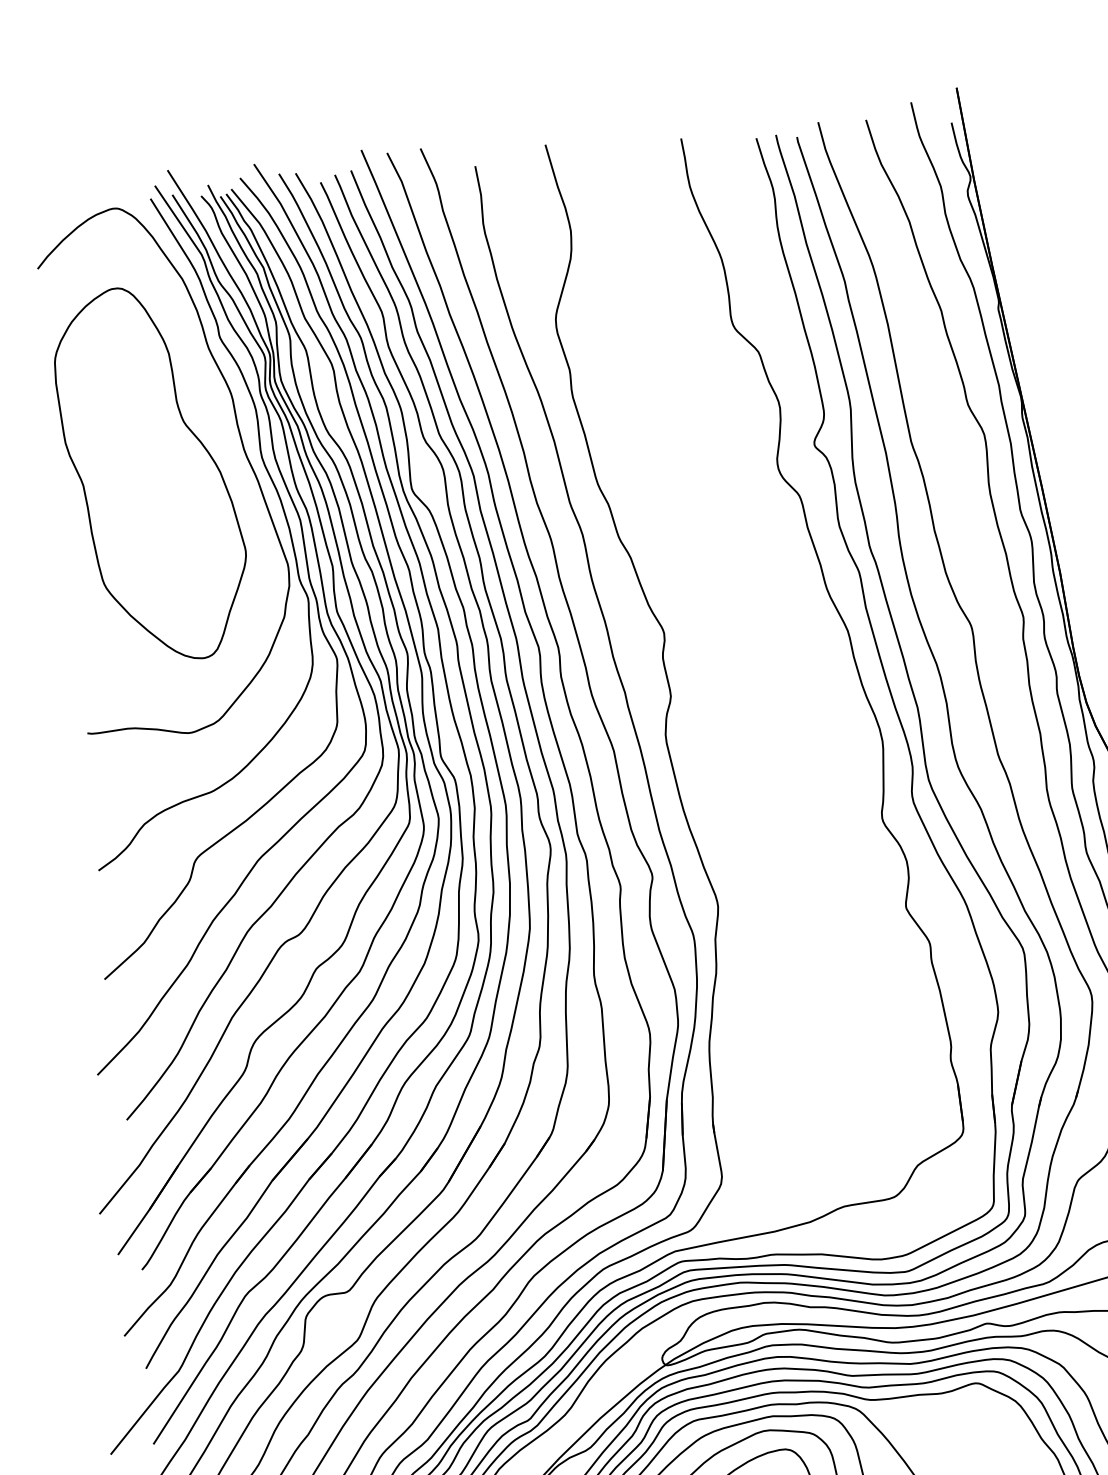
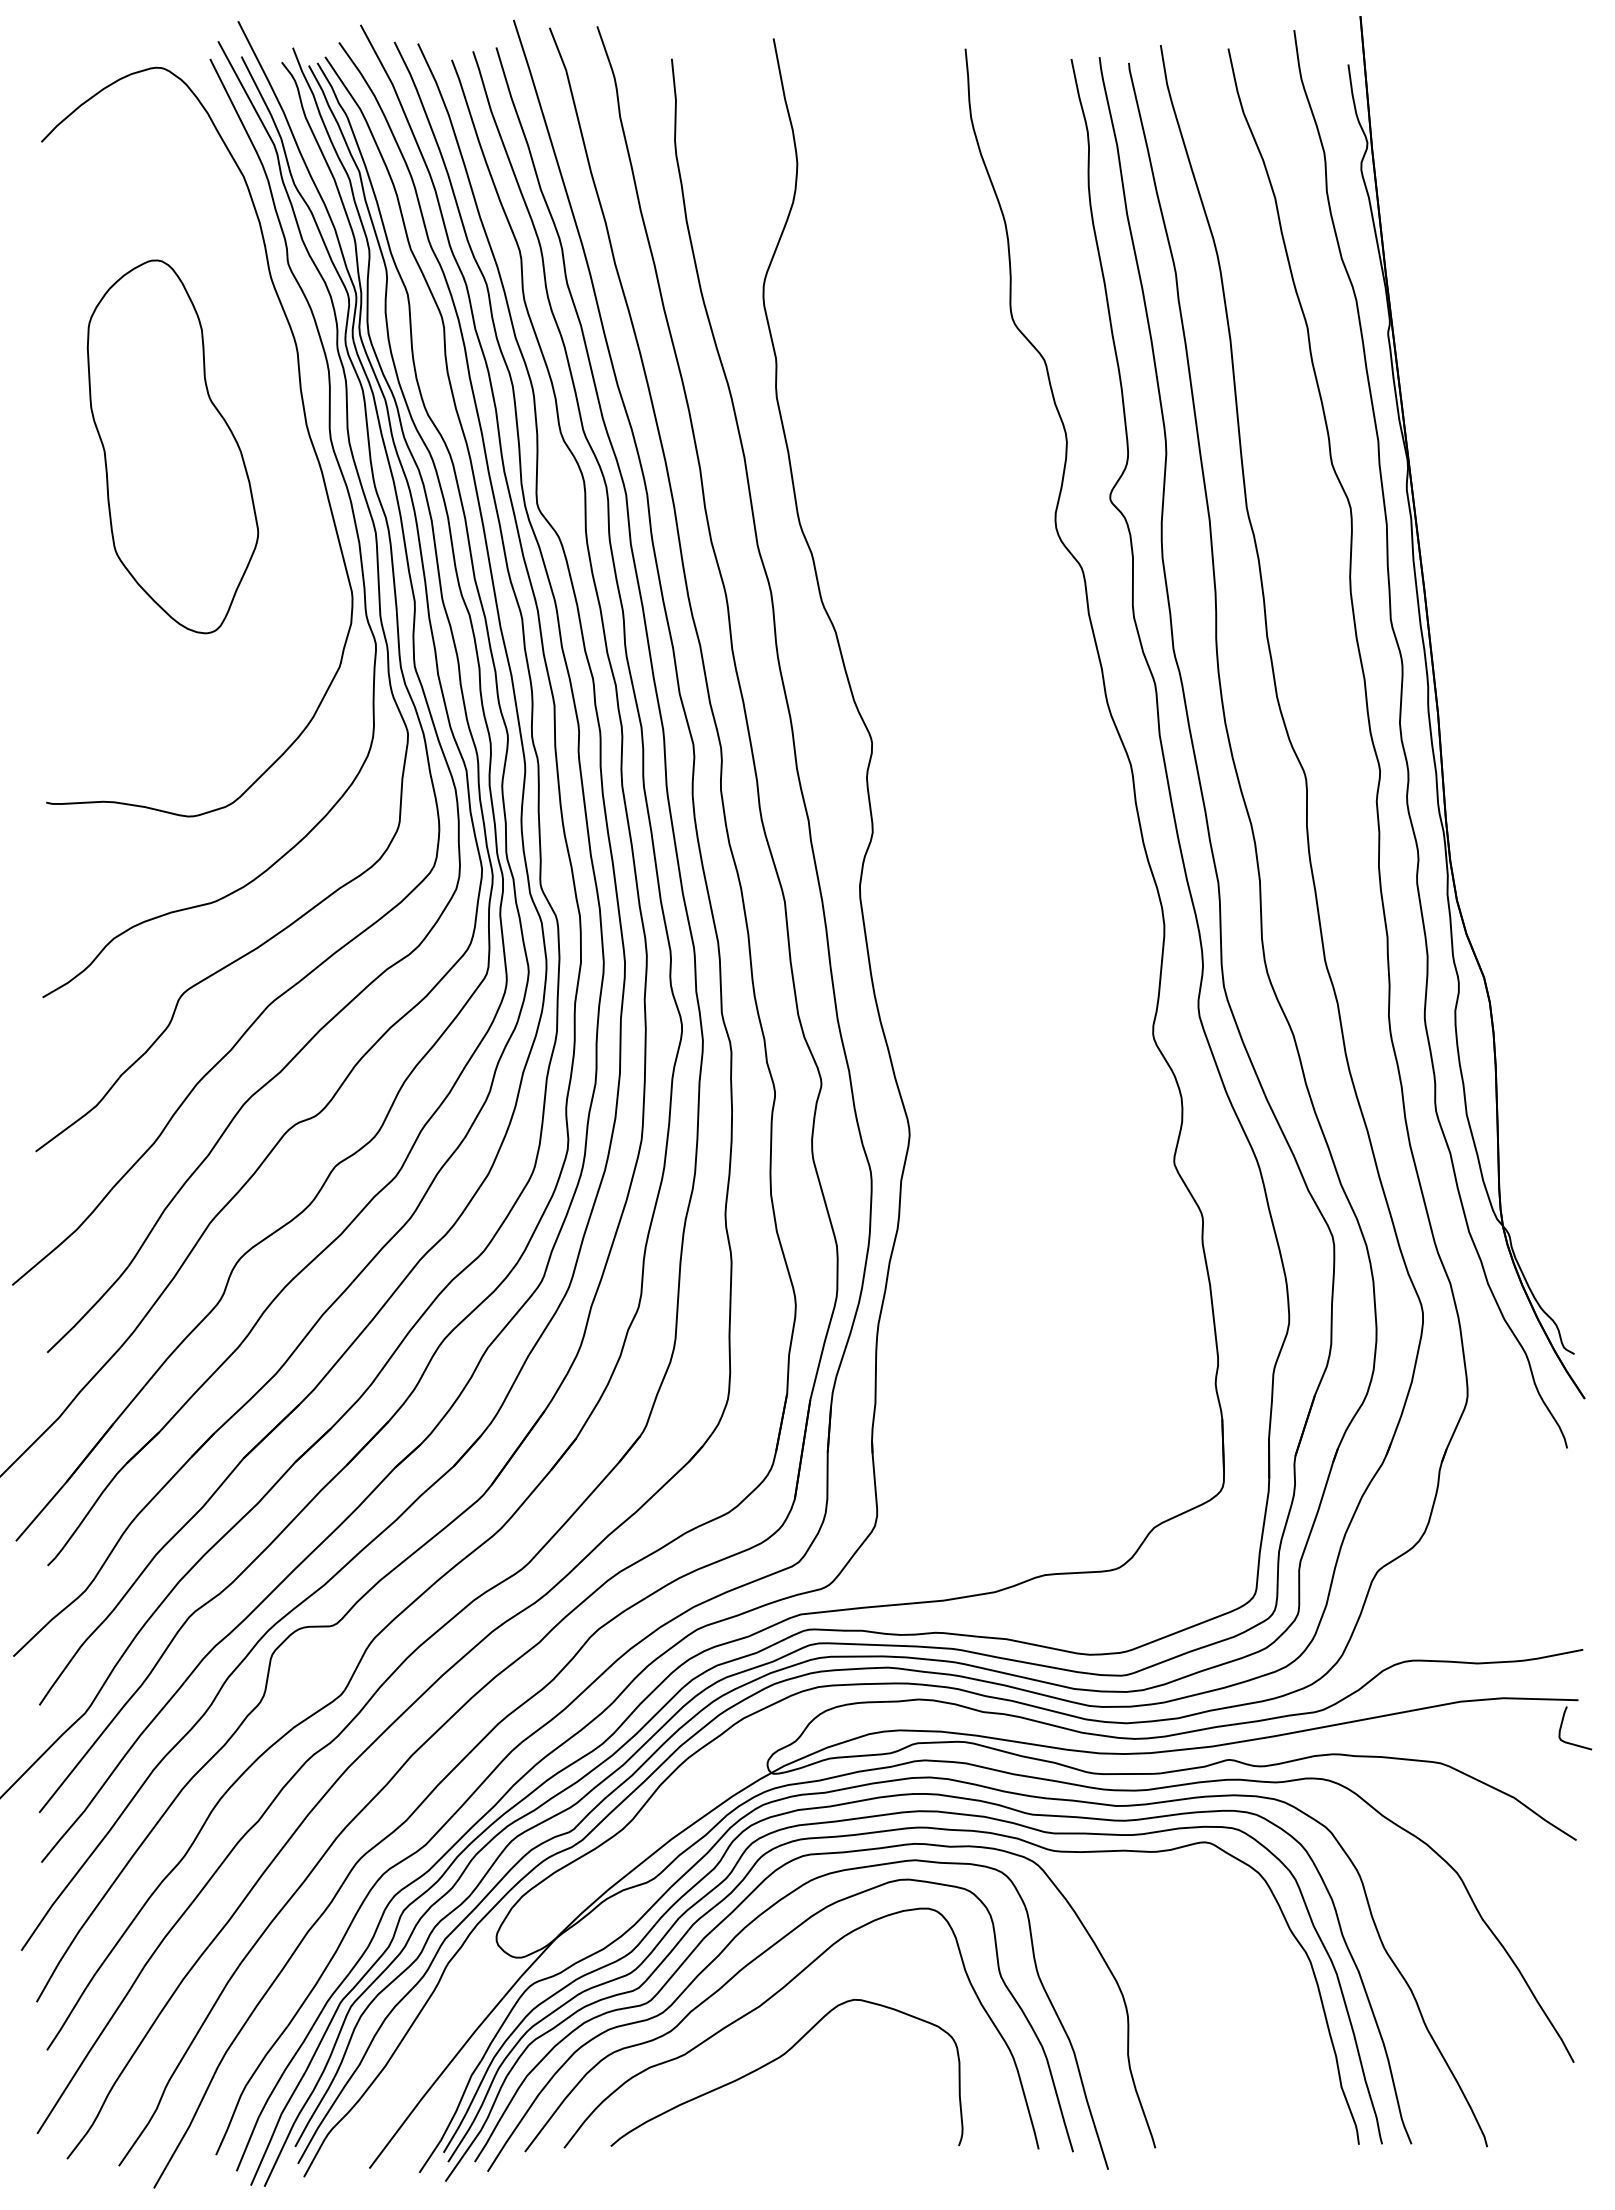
part: (151, 473) -> (172, 446), size x0.7

